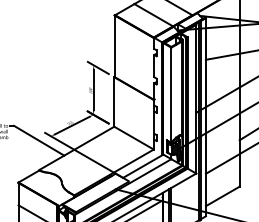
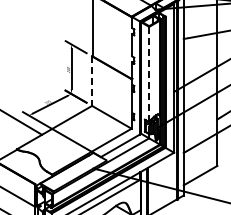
line: (171, 95) -> (149, 74), solid -> dashed
line: (114, 101) -> (92, 80), solid -> dashed

